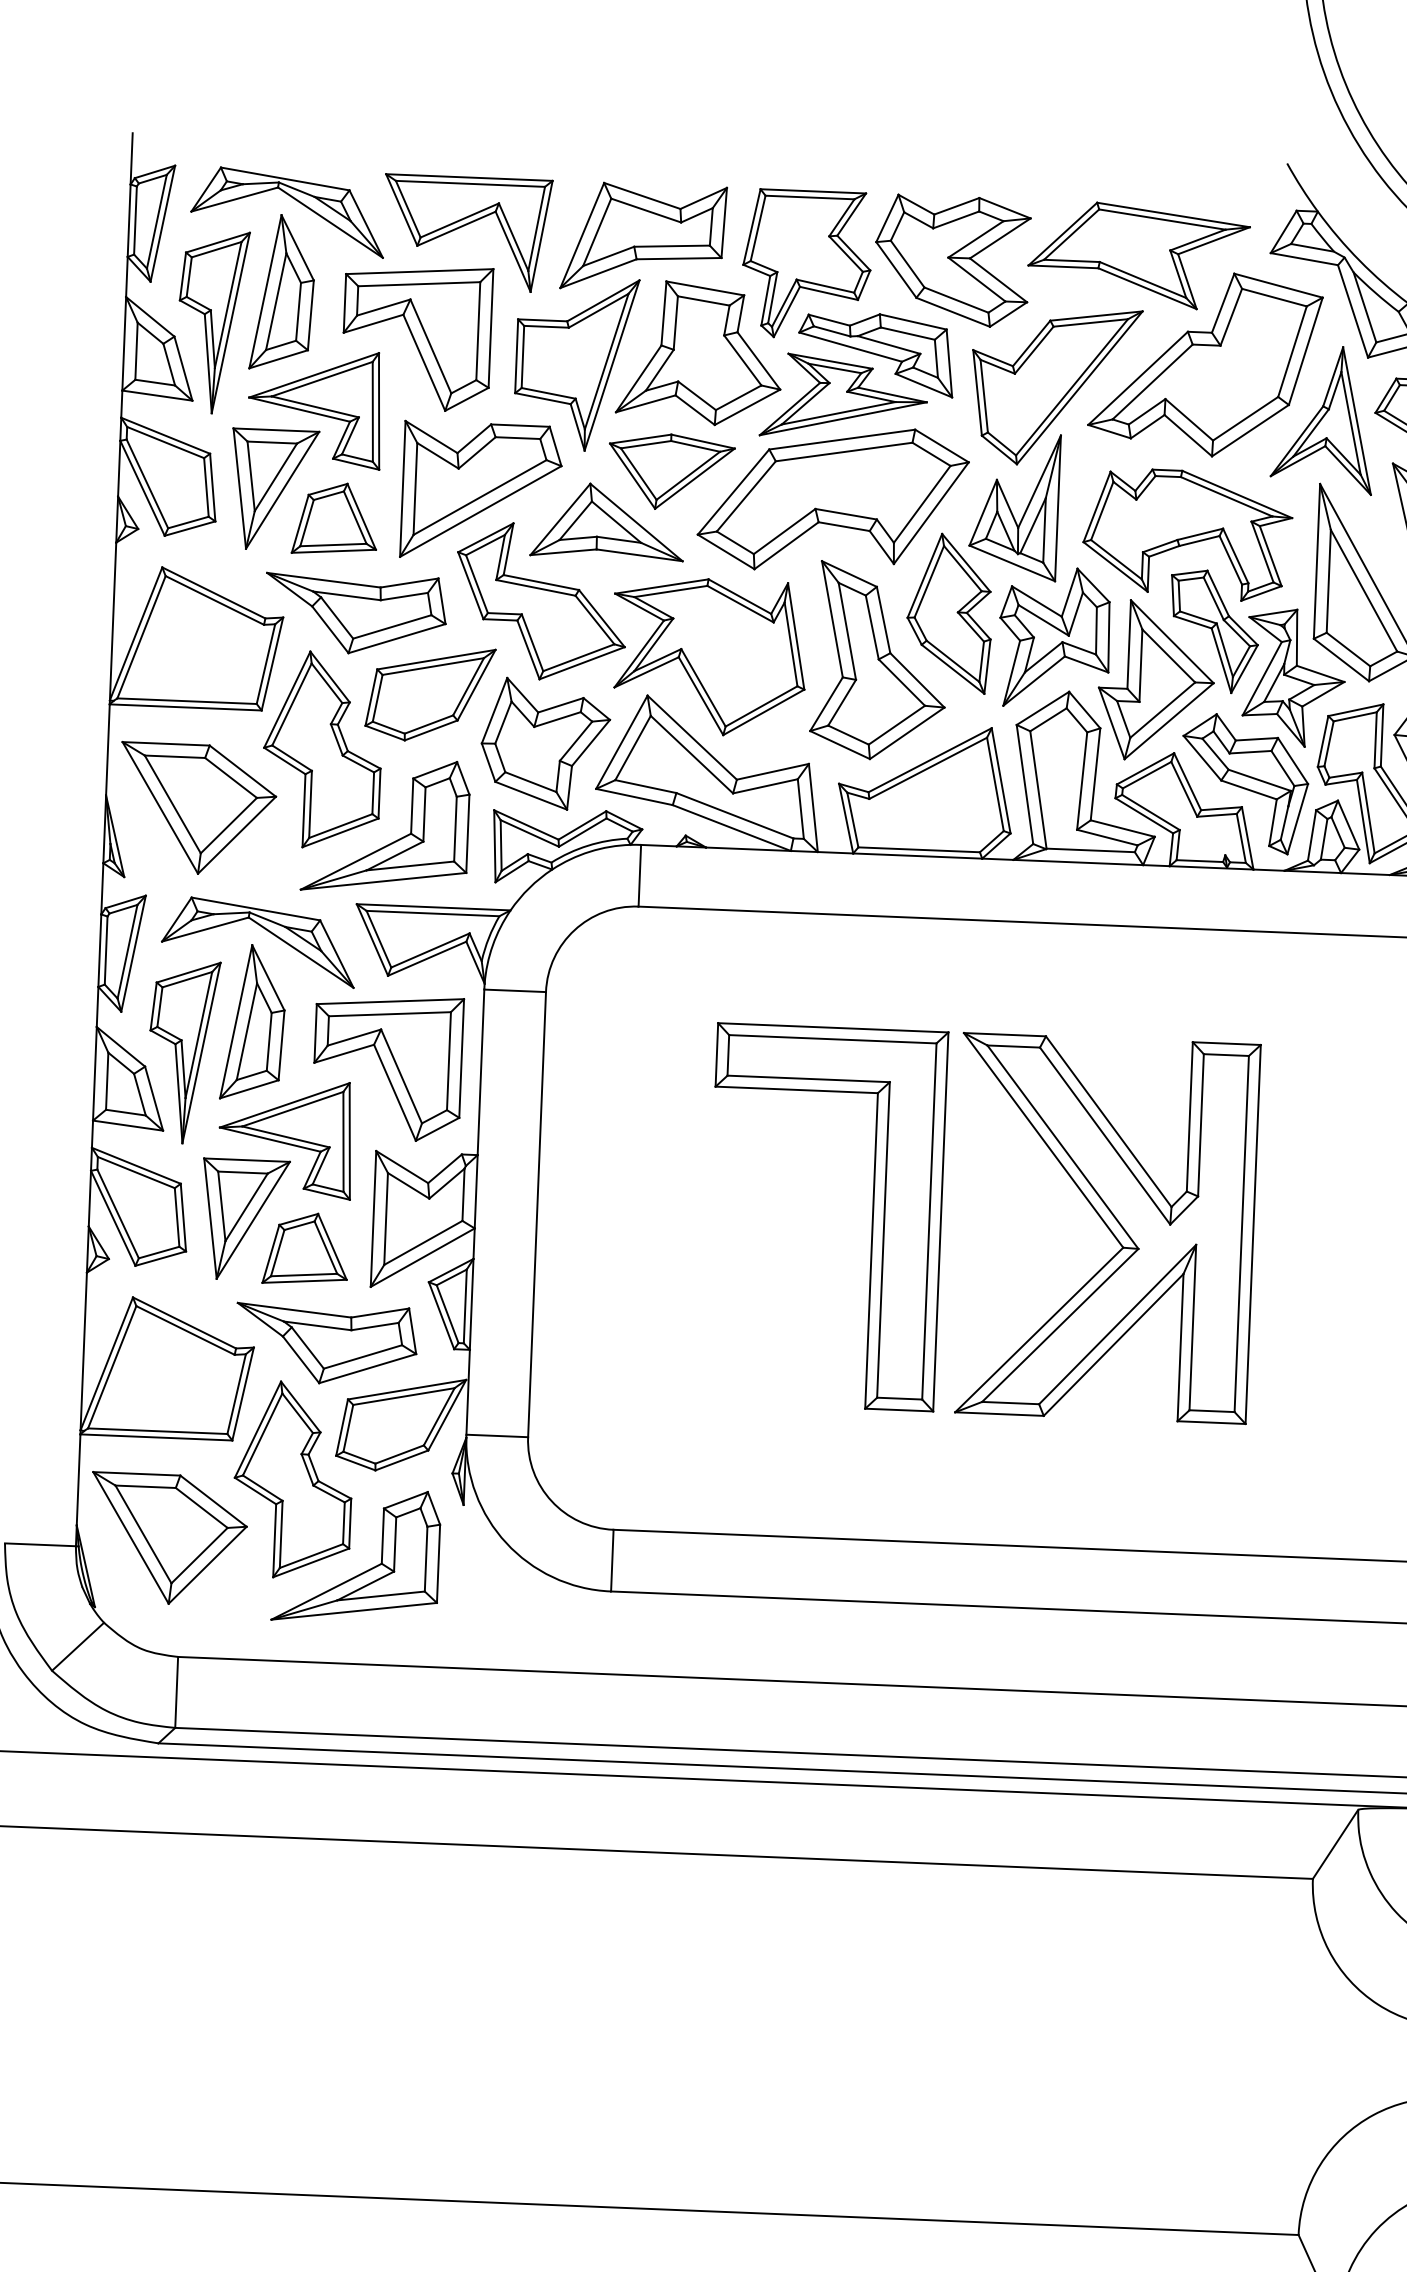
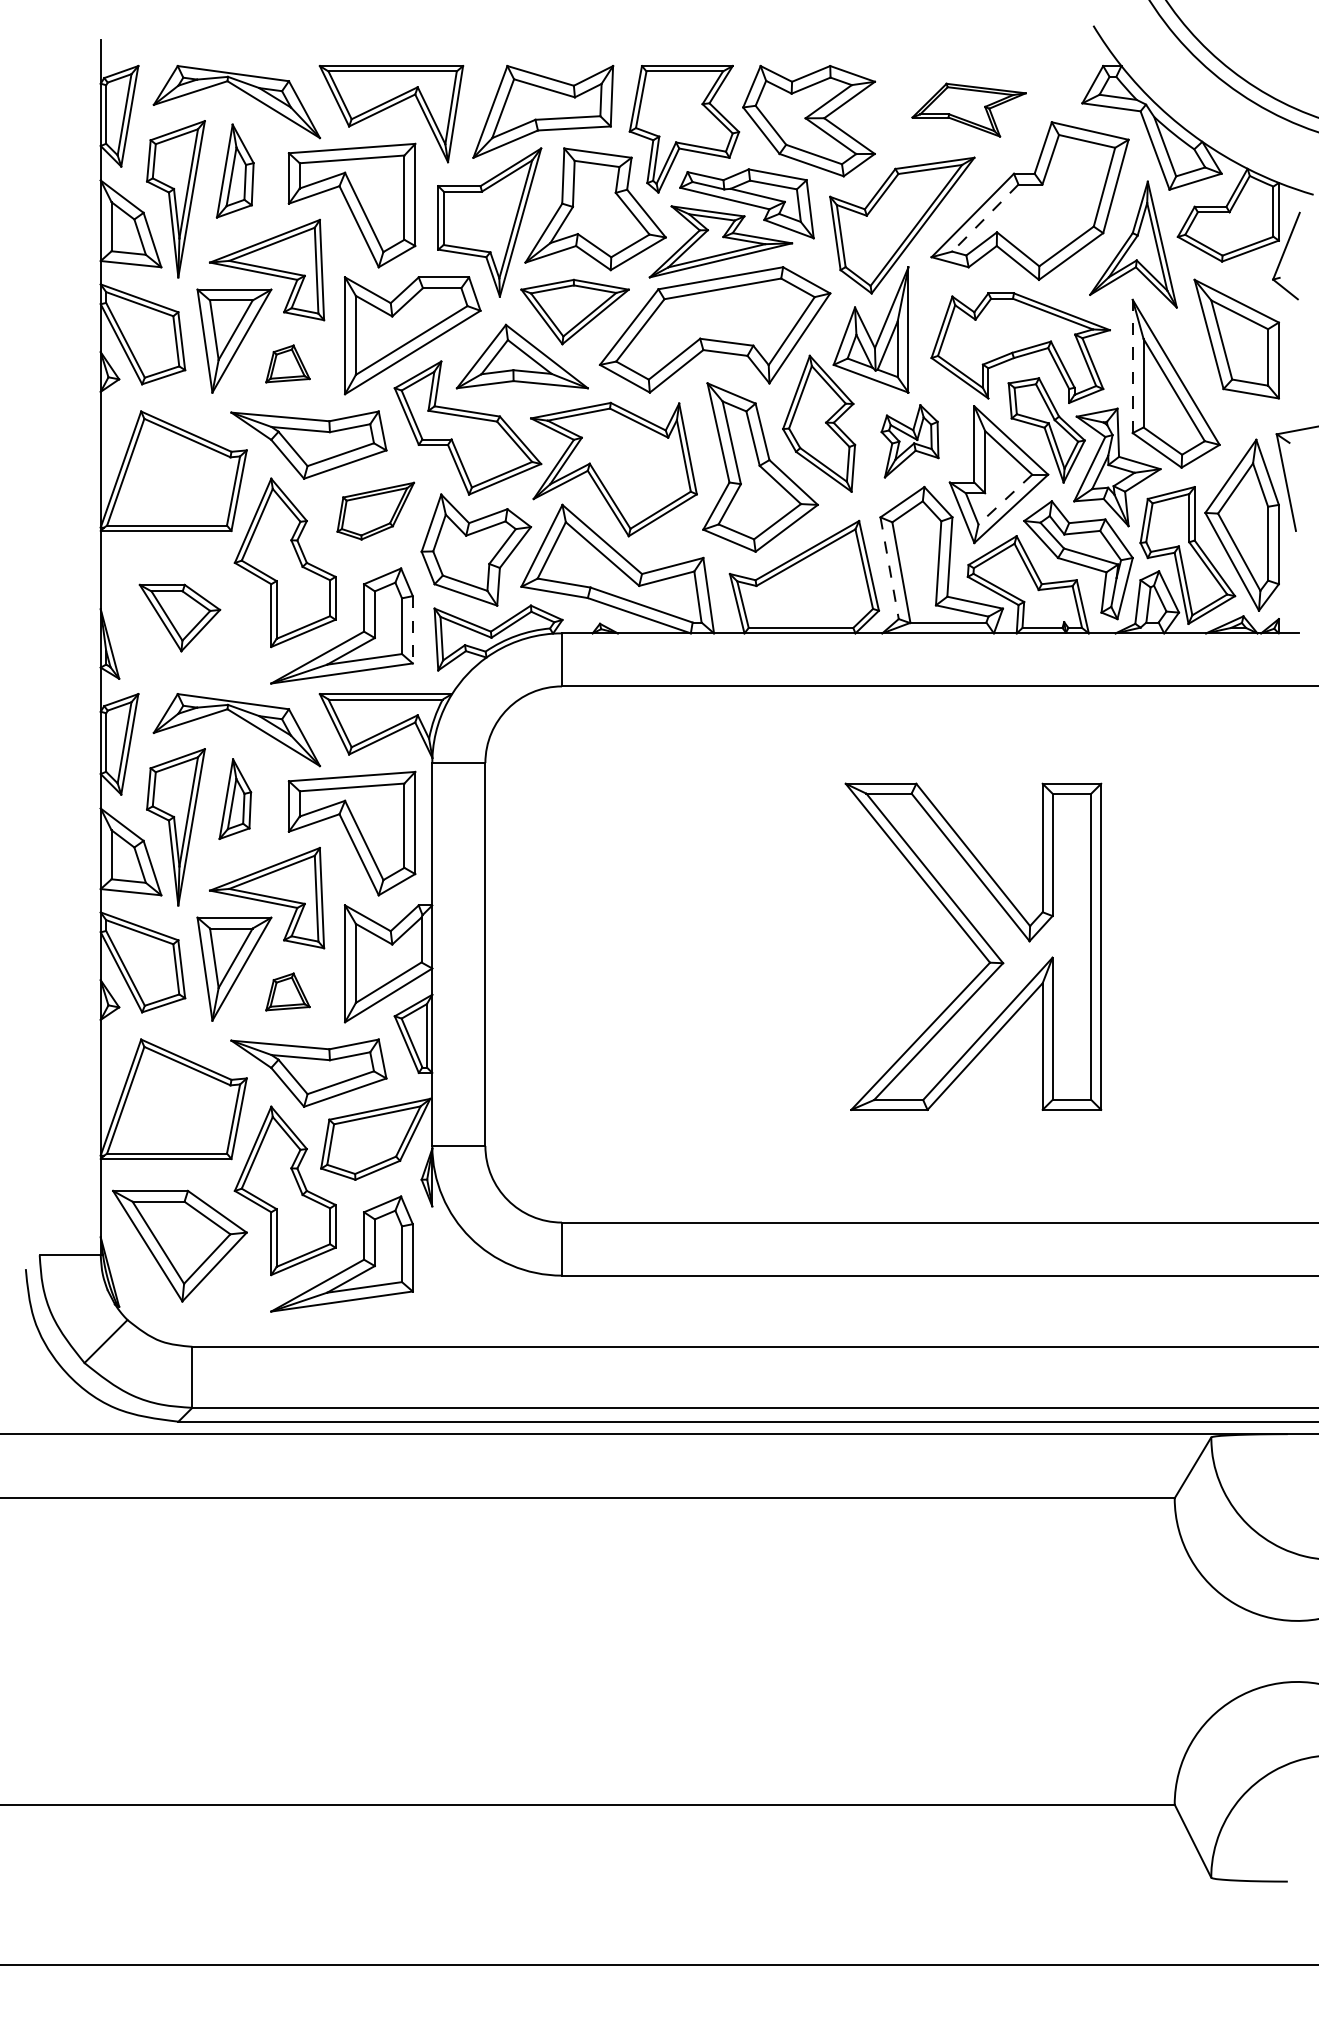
part: (1138, 256) -> (968, 110), size x0.6
part: (283, 291) -> (235, 170), size x0.7
line: (1152, 382) -> (985, 218), solid -> dashed
part: (334, 518) -> (287, 363), size x0.6
line: (1316, 561) -> (1132, 366), solid -> dashed
part: (1053, 638) -> (909, 441), size x0.6
part: (430, 693) -> (375, 510), size x0.7
line: (1162, 710) -> (1005, 499), solid -> dashed
line: (1024, 784) -> (889, 568), solid -> dashed
part: (197, 808) -> (179, 617), size x0.6
line: (467, 833) -> (412, 629), solid -> dashed
part: (253, 1021) -> (235, 798), size x0.6
part: (872, 1218) -> (773, 946), removed
part: (305, 1248) -> (287, 991), size x0.6

